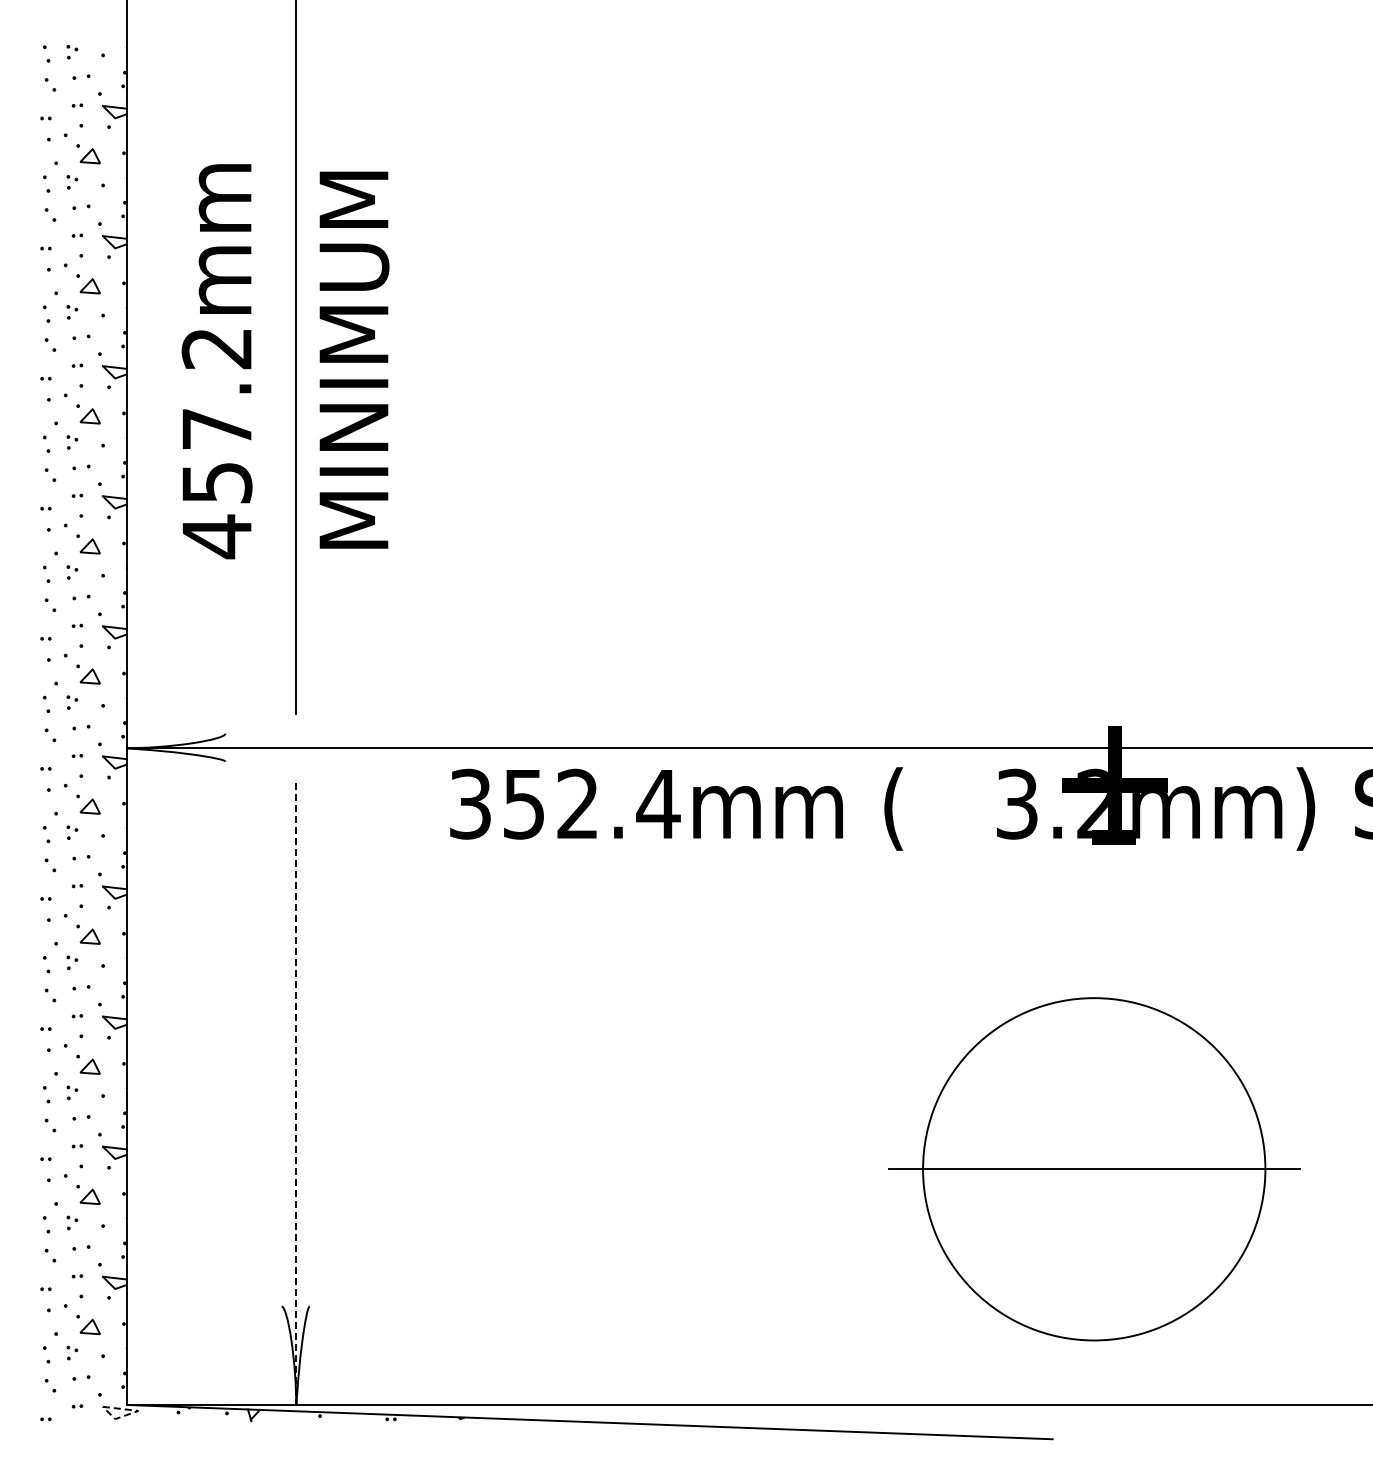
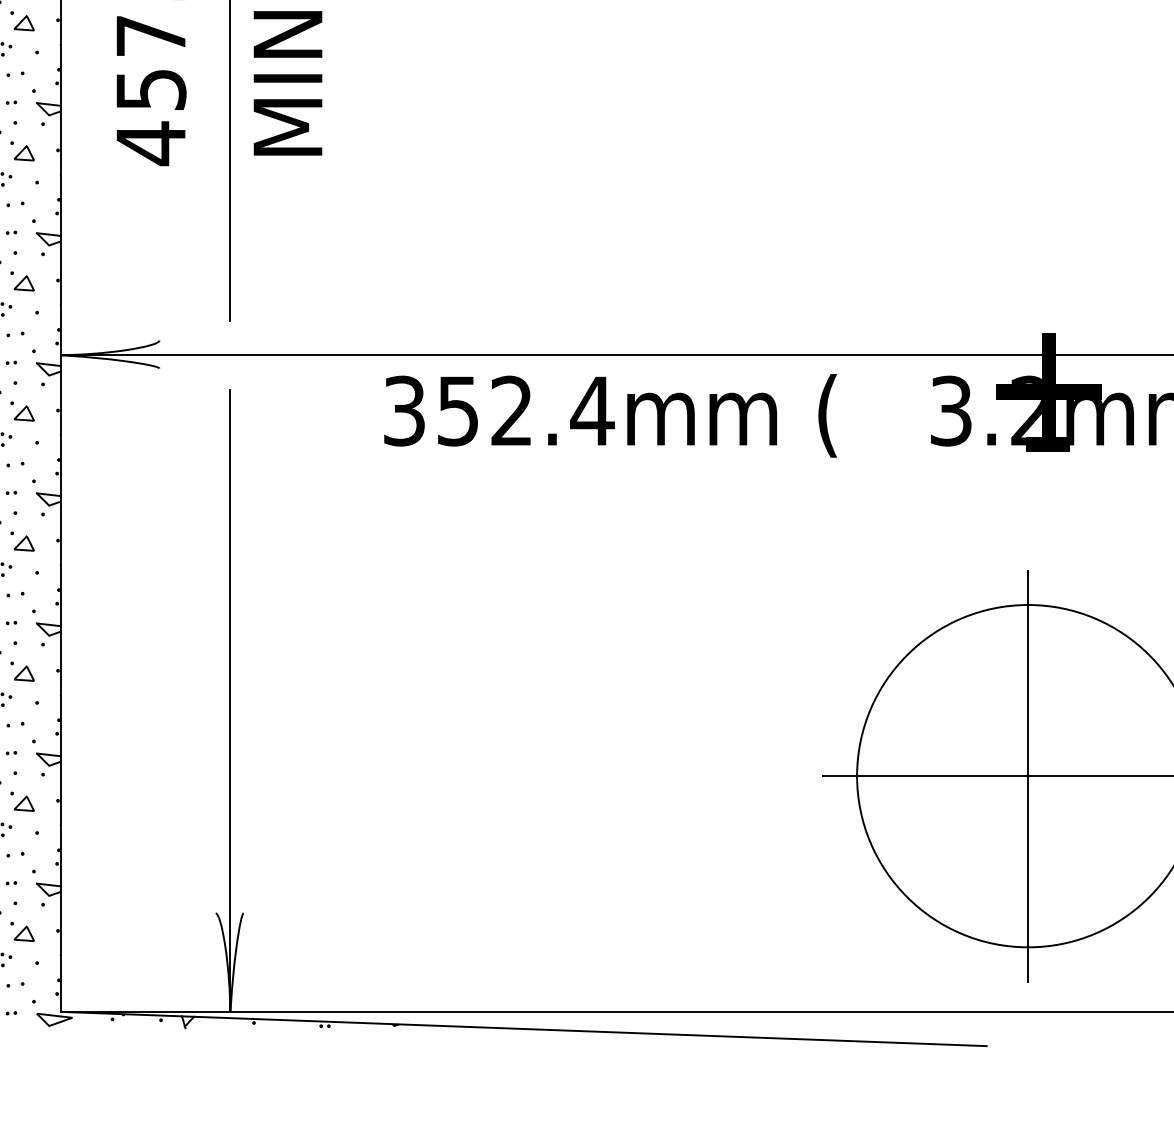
line: (296, 1094) -> (230, 701), dashed -> solid
line: (1094, 1168) -> (1028, 775), added
line: (134, 1412) -> (68, 1019), dashed -> solid

